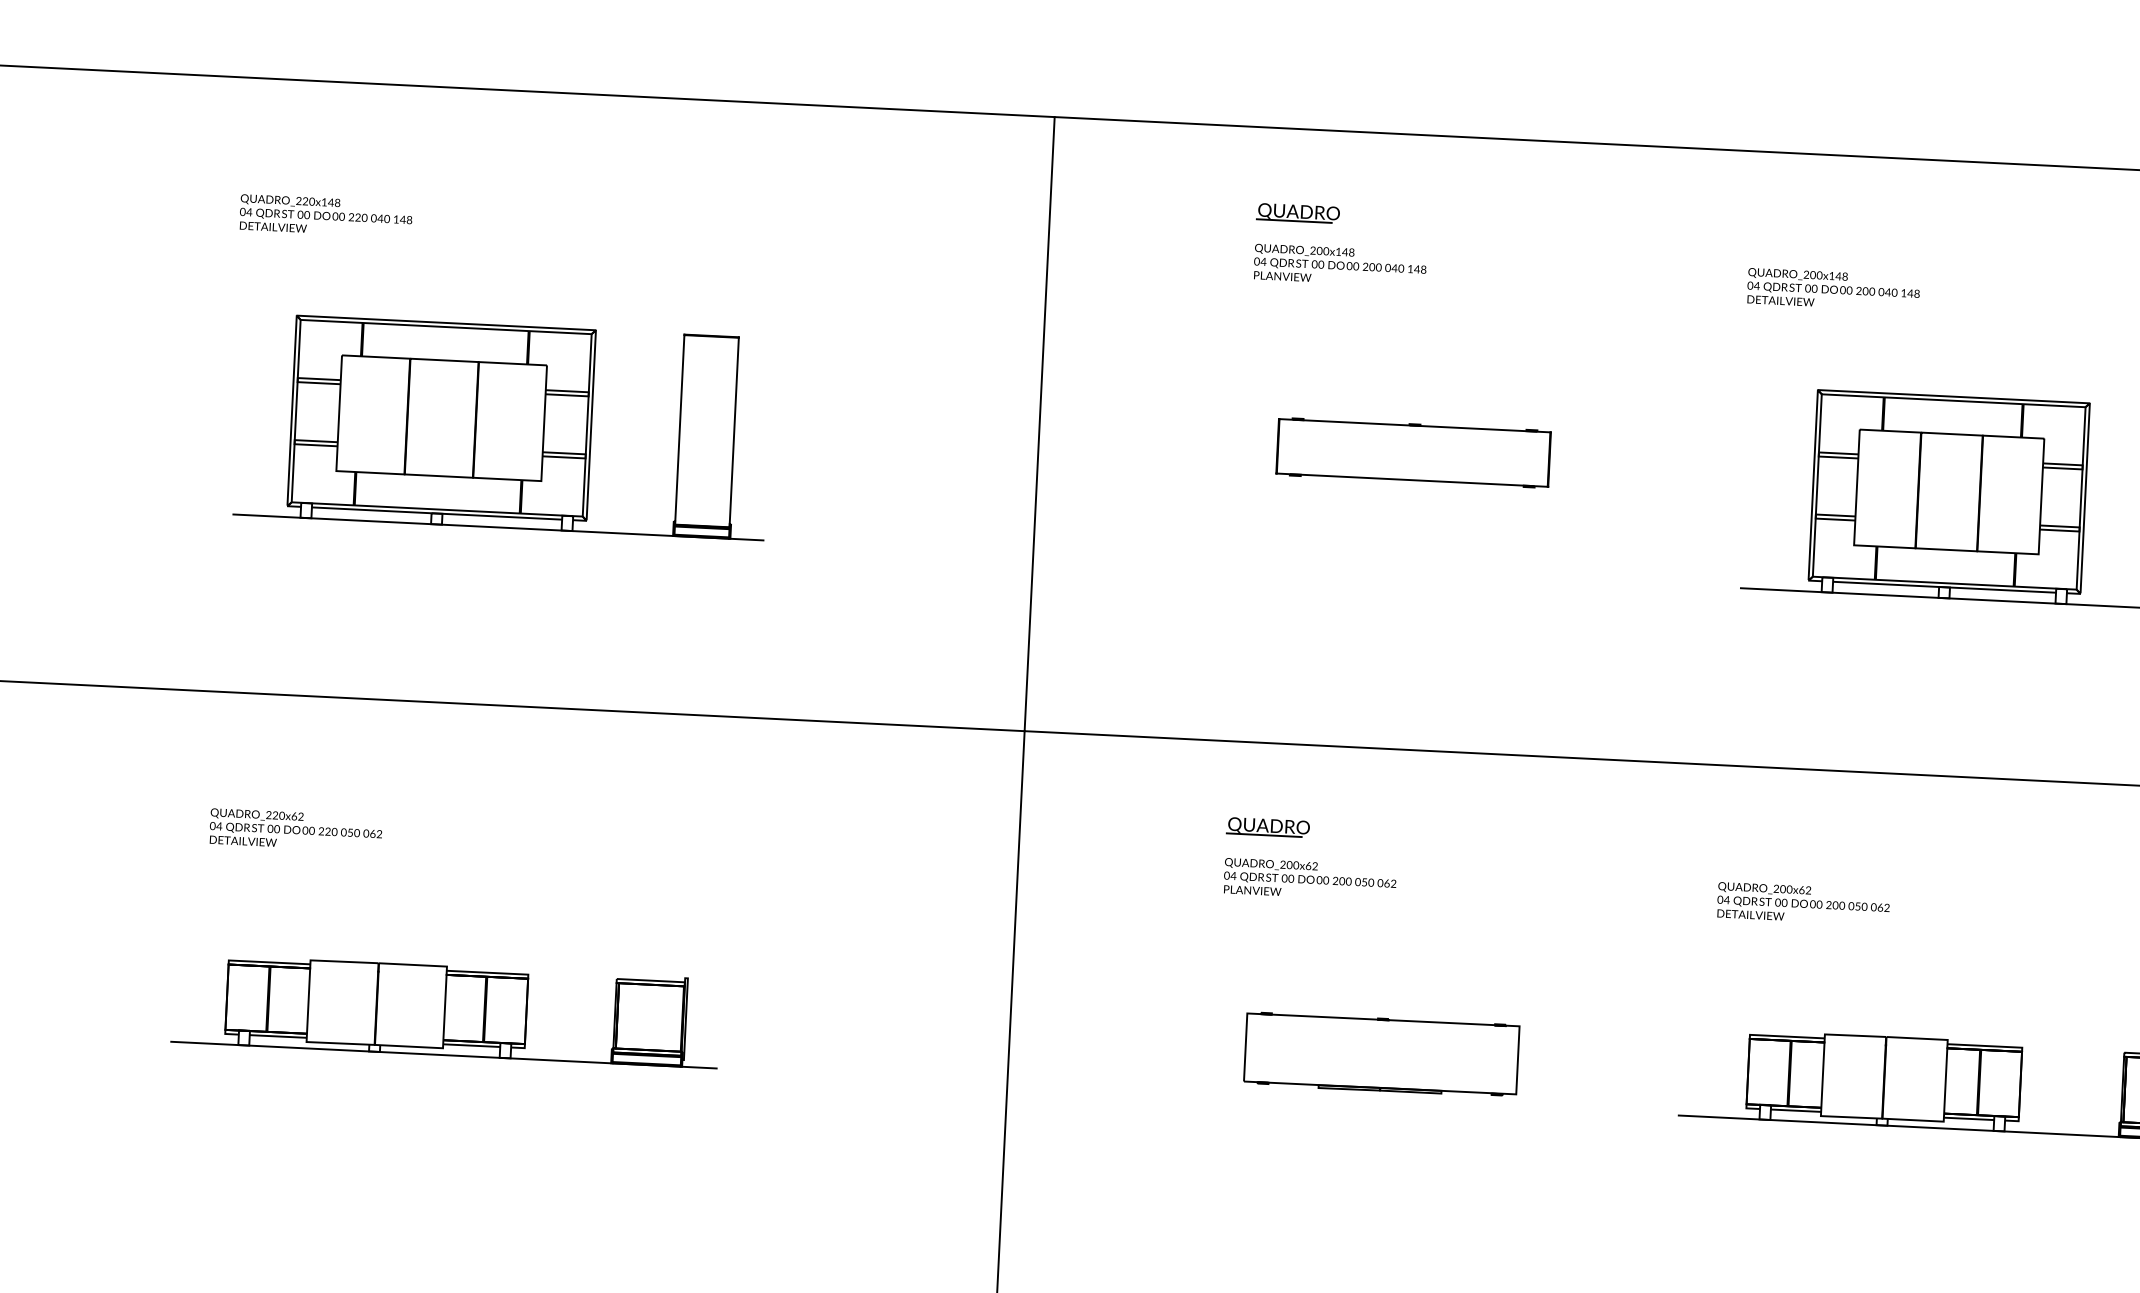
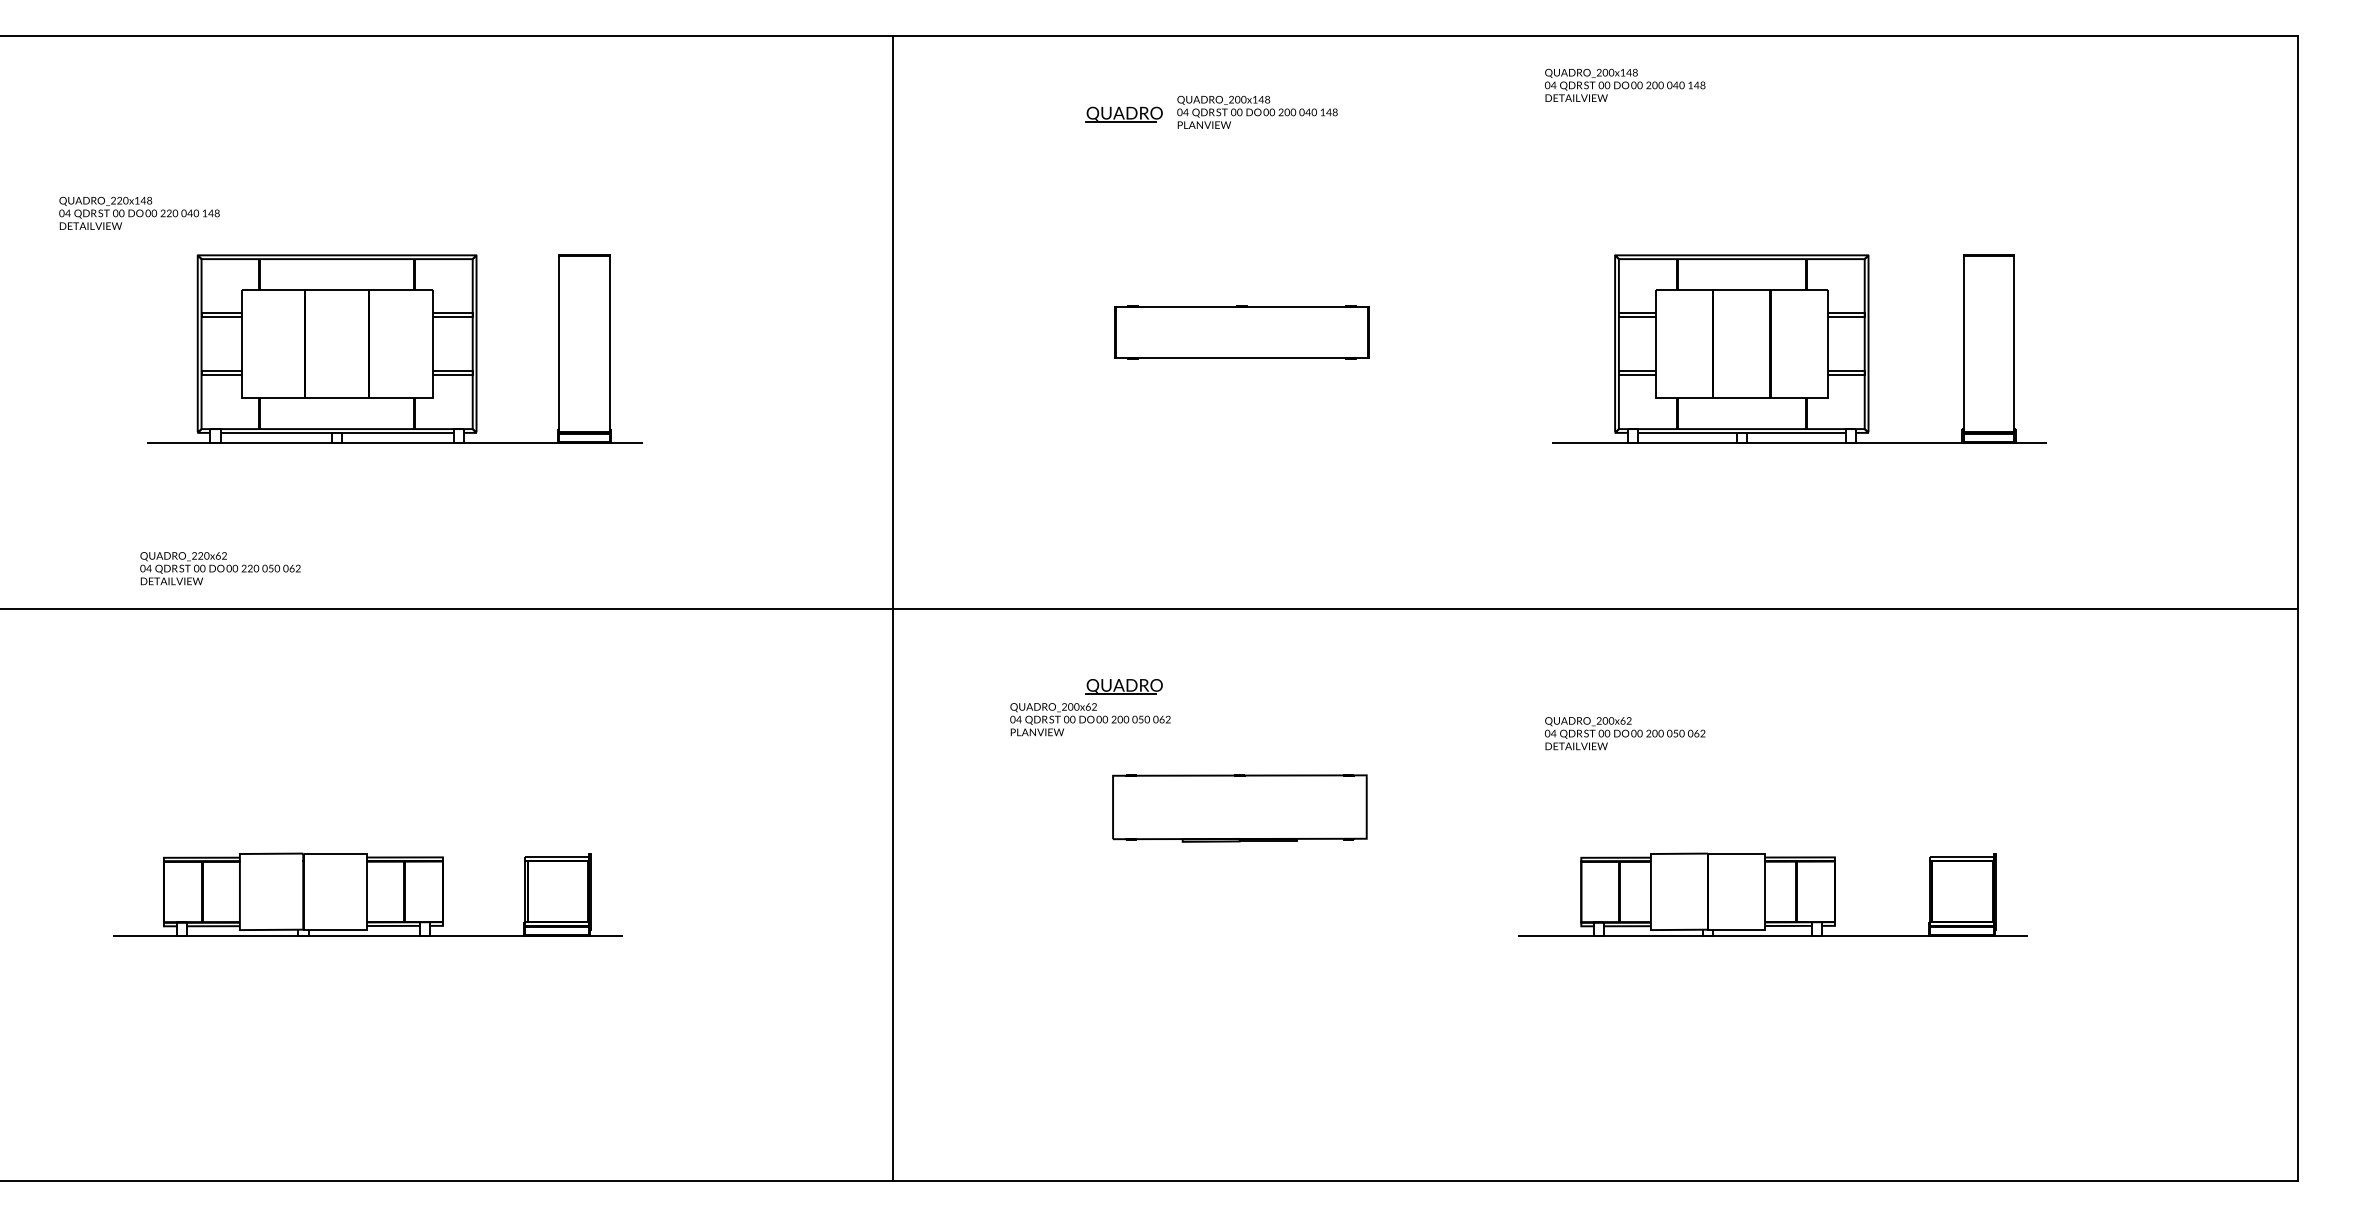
text: (326, 215) -> (139, 212), moved
text: (1340, 264) -> (1257, 111), moved
text: (1834, 288) -> (1625, 84), moved
text: (296, 830) -> (220, 568), moved
text: (1310, 879) -> (1090, 719), moved
part: (1381, 1055) -> (1239, 808), moved

